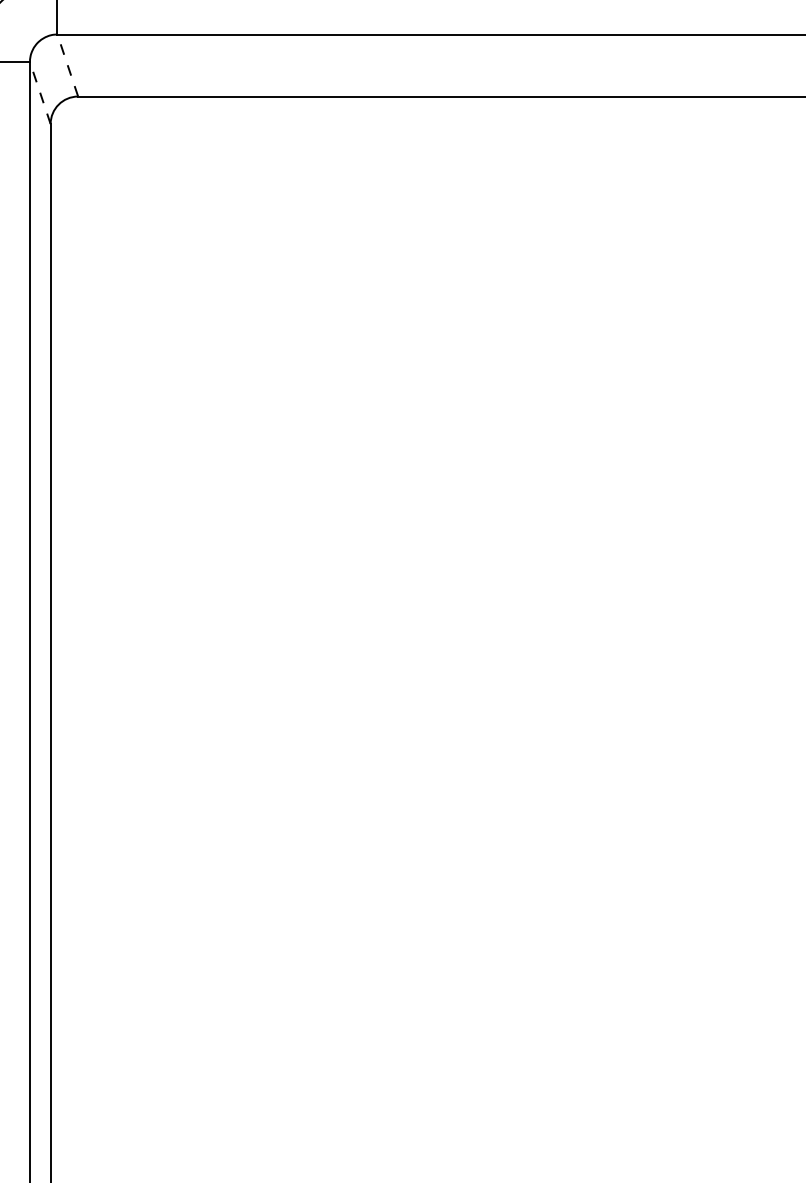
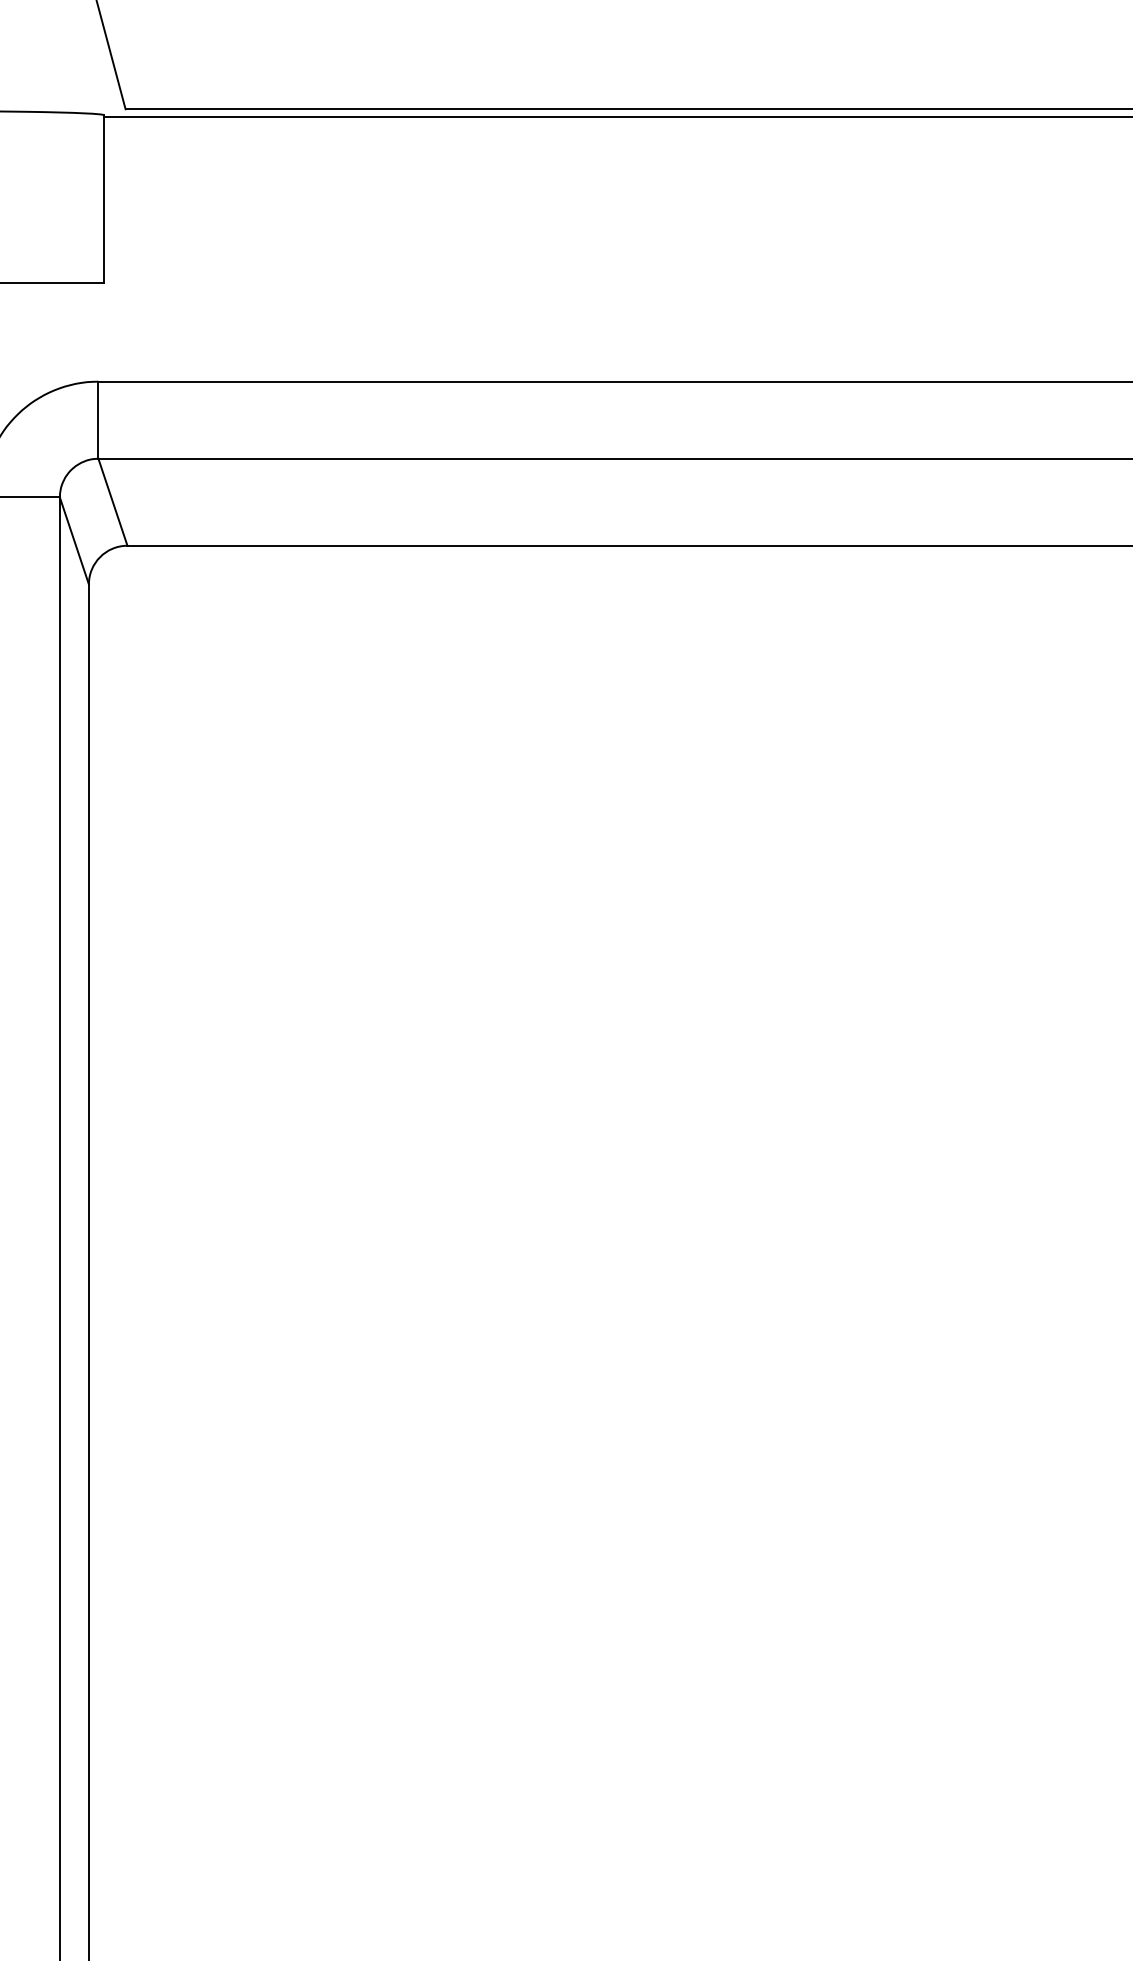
line: (67, 65) -> (112, 502), dashed -> solid
line: (40, 92) -> (74, 540), dashed -> solid

